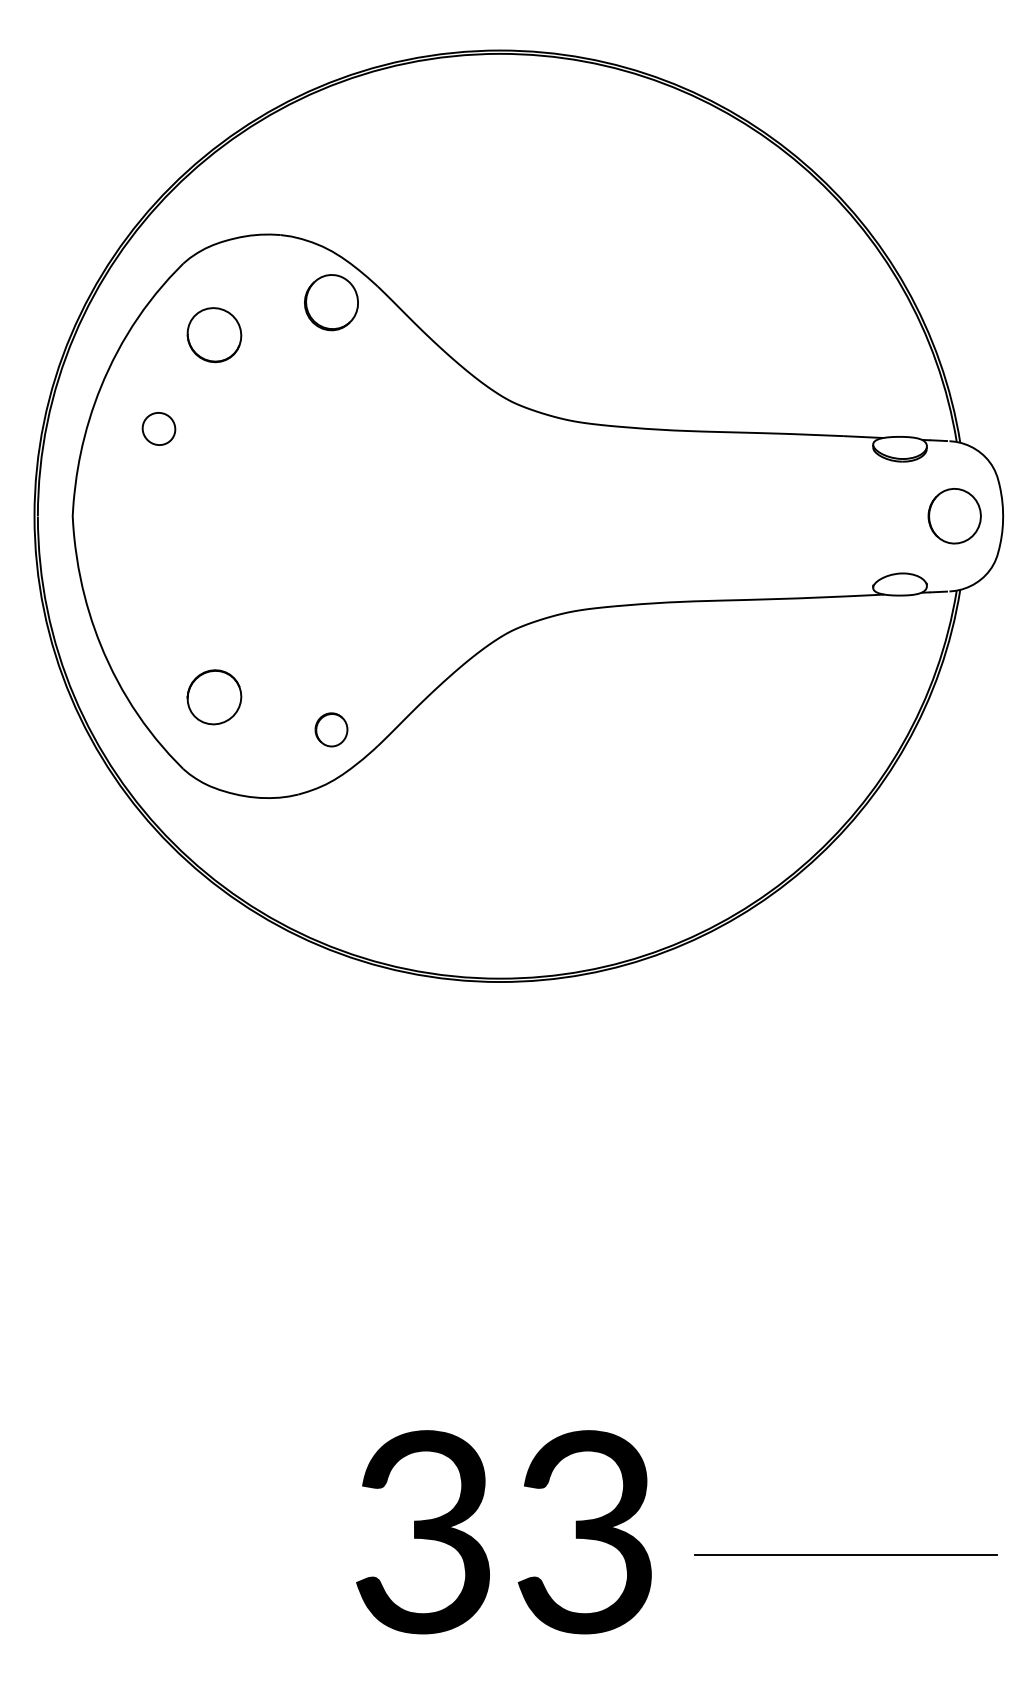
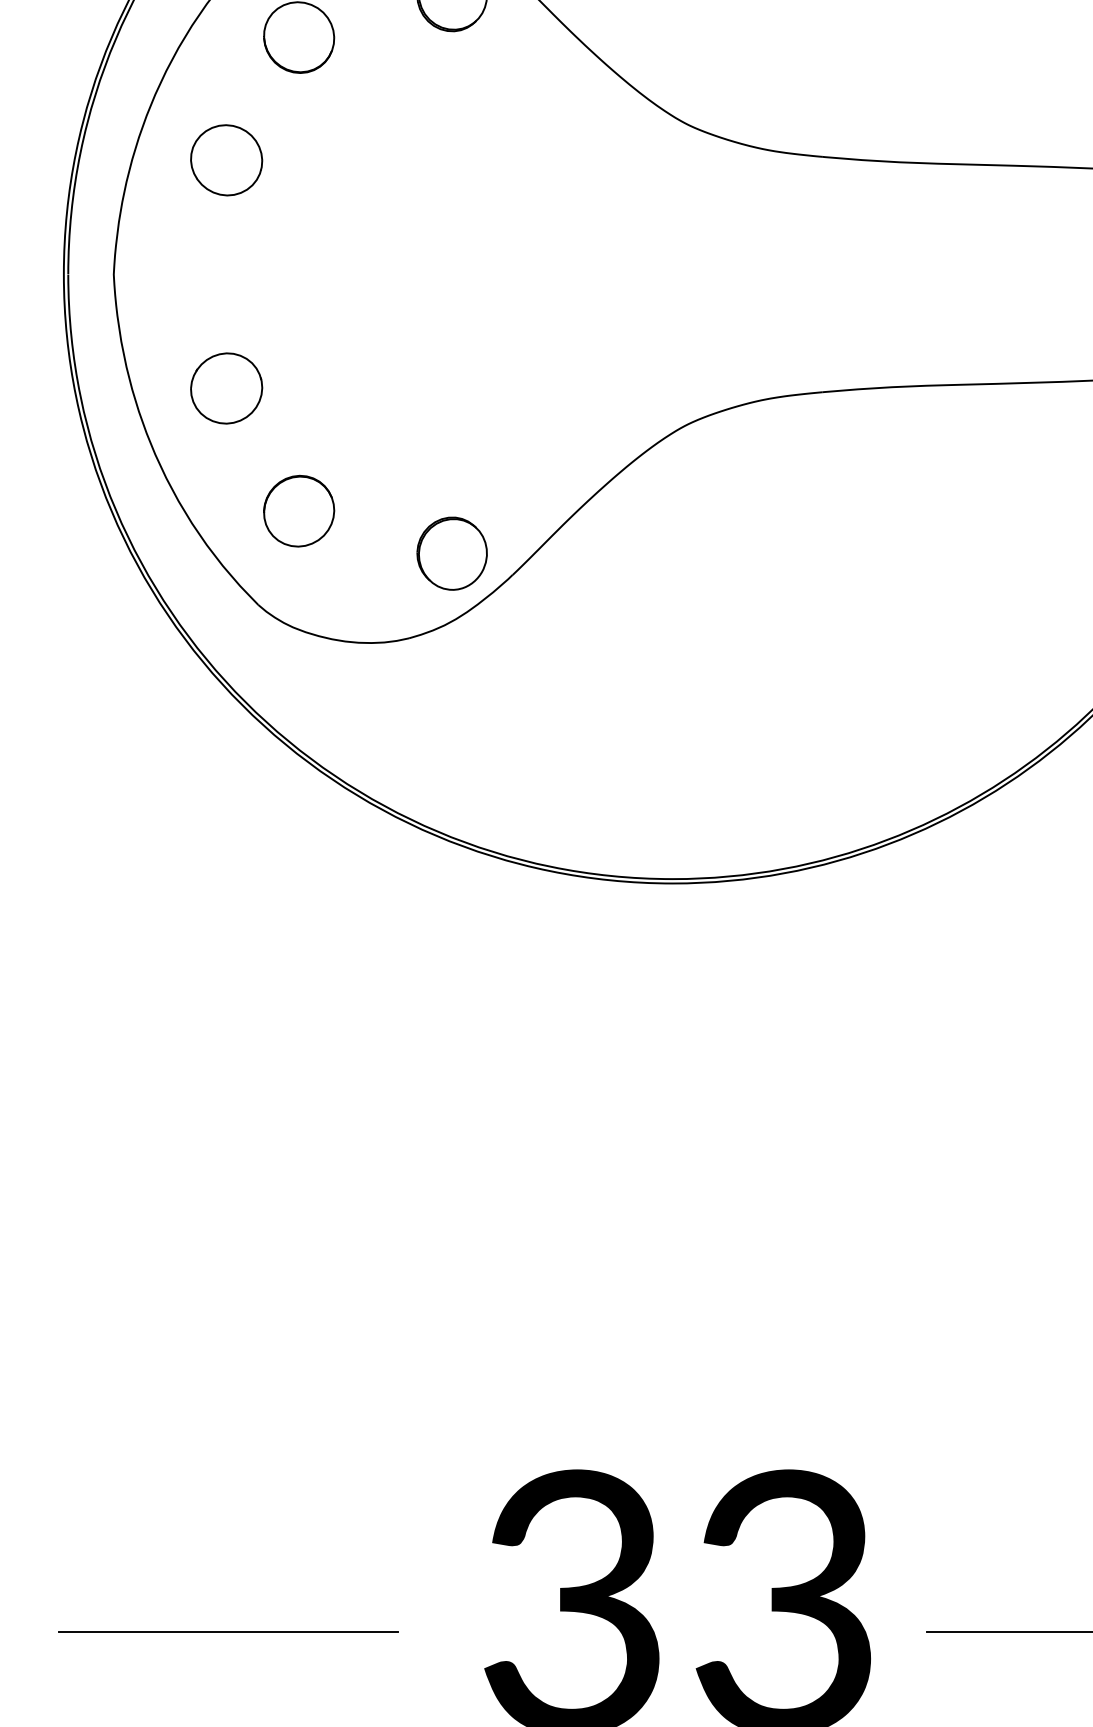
part: (158, 428) -> (225, 159), size x1.67
part: (158, 603) -> (225, 388), added
part: (331, 729) -> (452, 553), size x1.67
line: (160, 1554) -> (228, 1632), added

